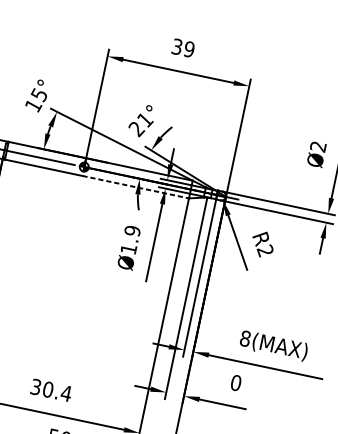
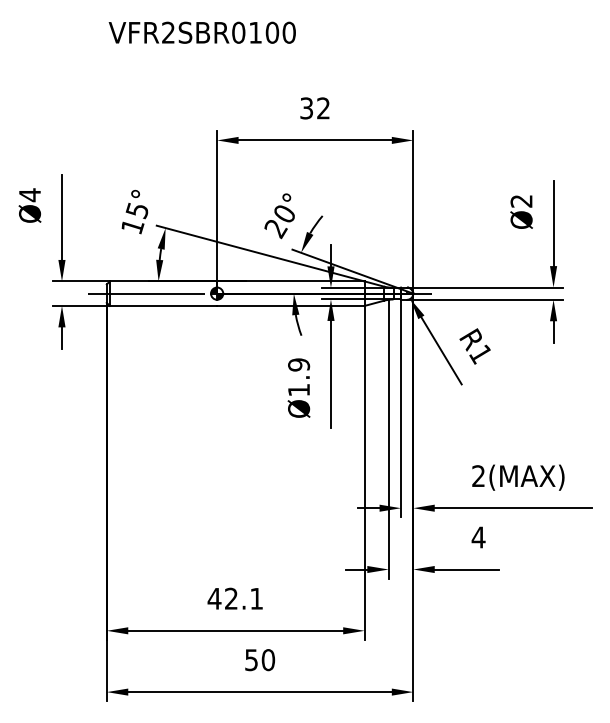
text: (189, 49) -> (323, 108), 39 -> 32
text: (145, 120) -> (284, 214), 21° -> 20°
line: (135, 186) -> (290, 305), dashed -> solid
text: (264, 250) -> (479, 354), R2 -> R1
text: (245, 338) -> (478, 476), 8(MAX) -> 2(MAX)
text: (236, 382) -> (478, 537), 0 -> 4
text: (51, 390) -> (235, 598), 30.4 -> 42.1

